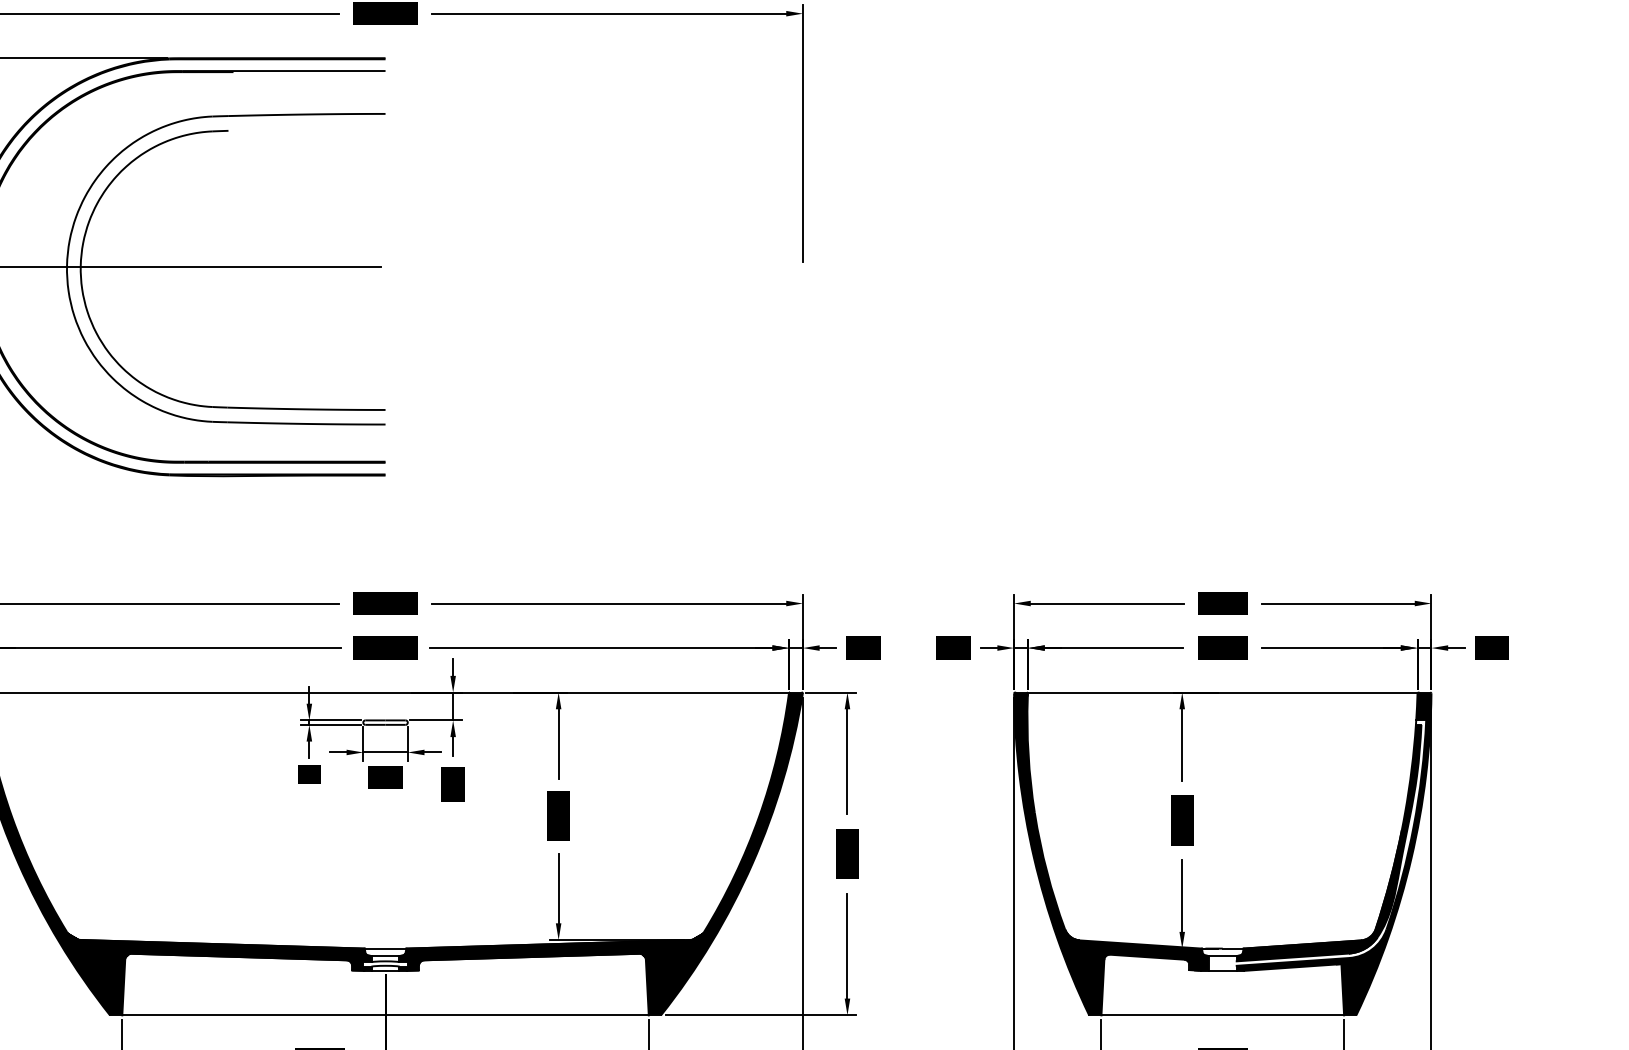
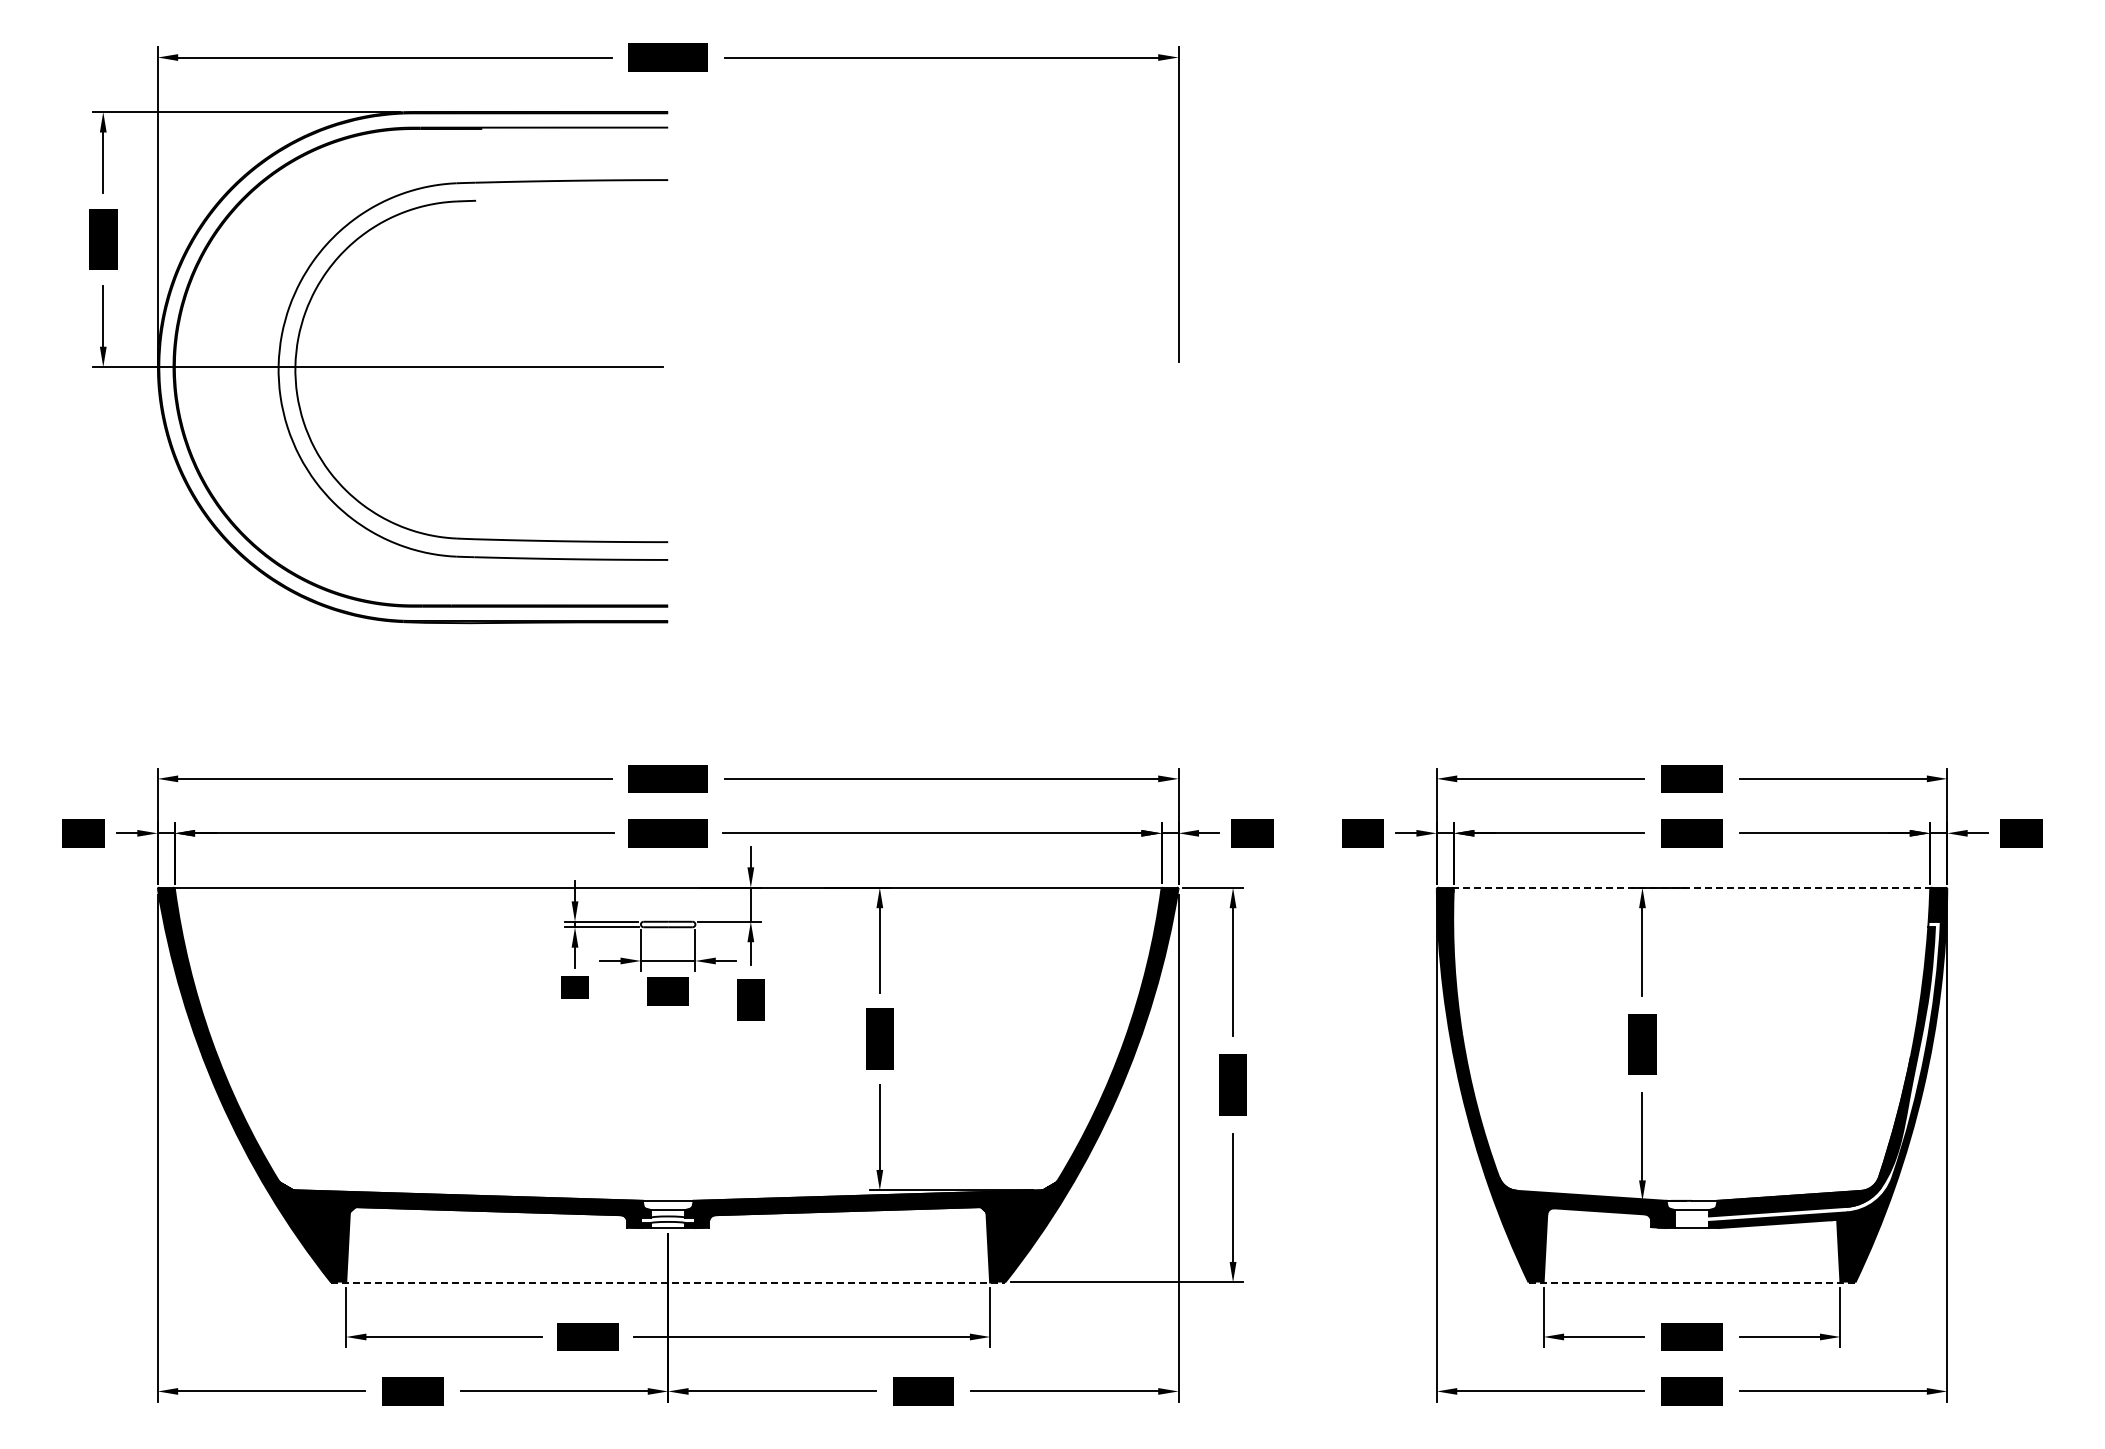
line: (1222, 692) -> (1691, 887), solid -> dashed
line: (385, 1015) -> (668, 1282), solid -> dashed
line: (1223, 1015) -> (1692, 1282), solid -> dashed

